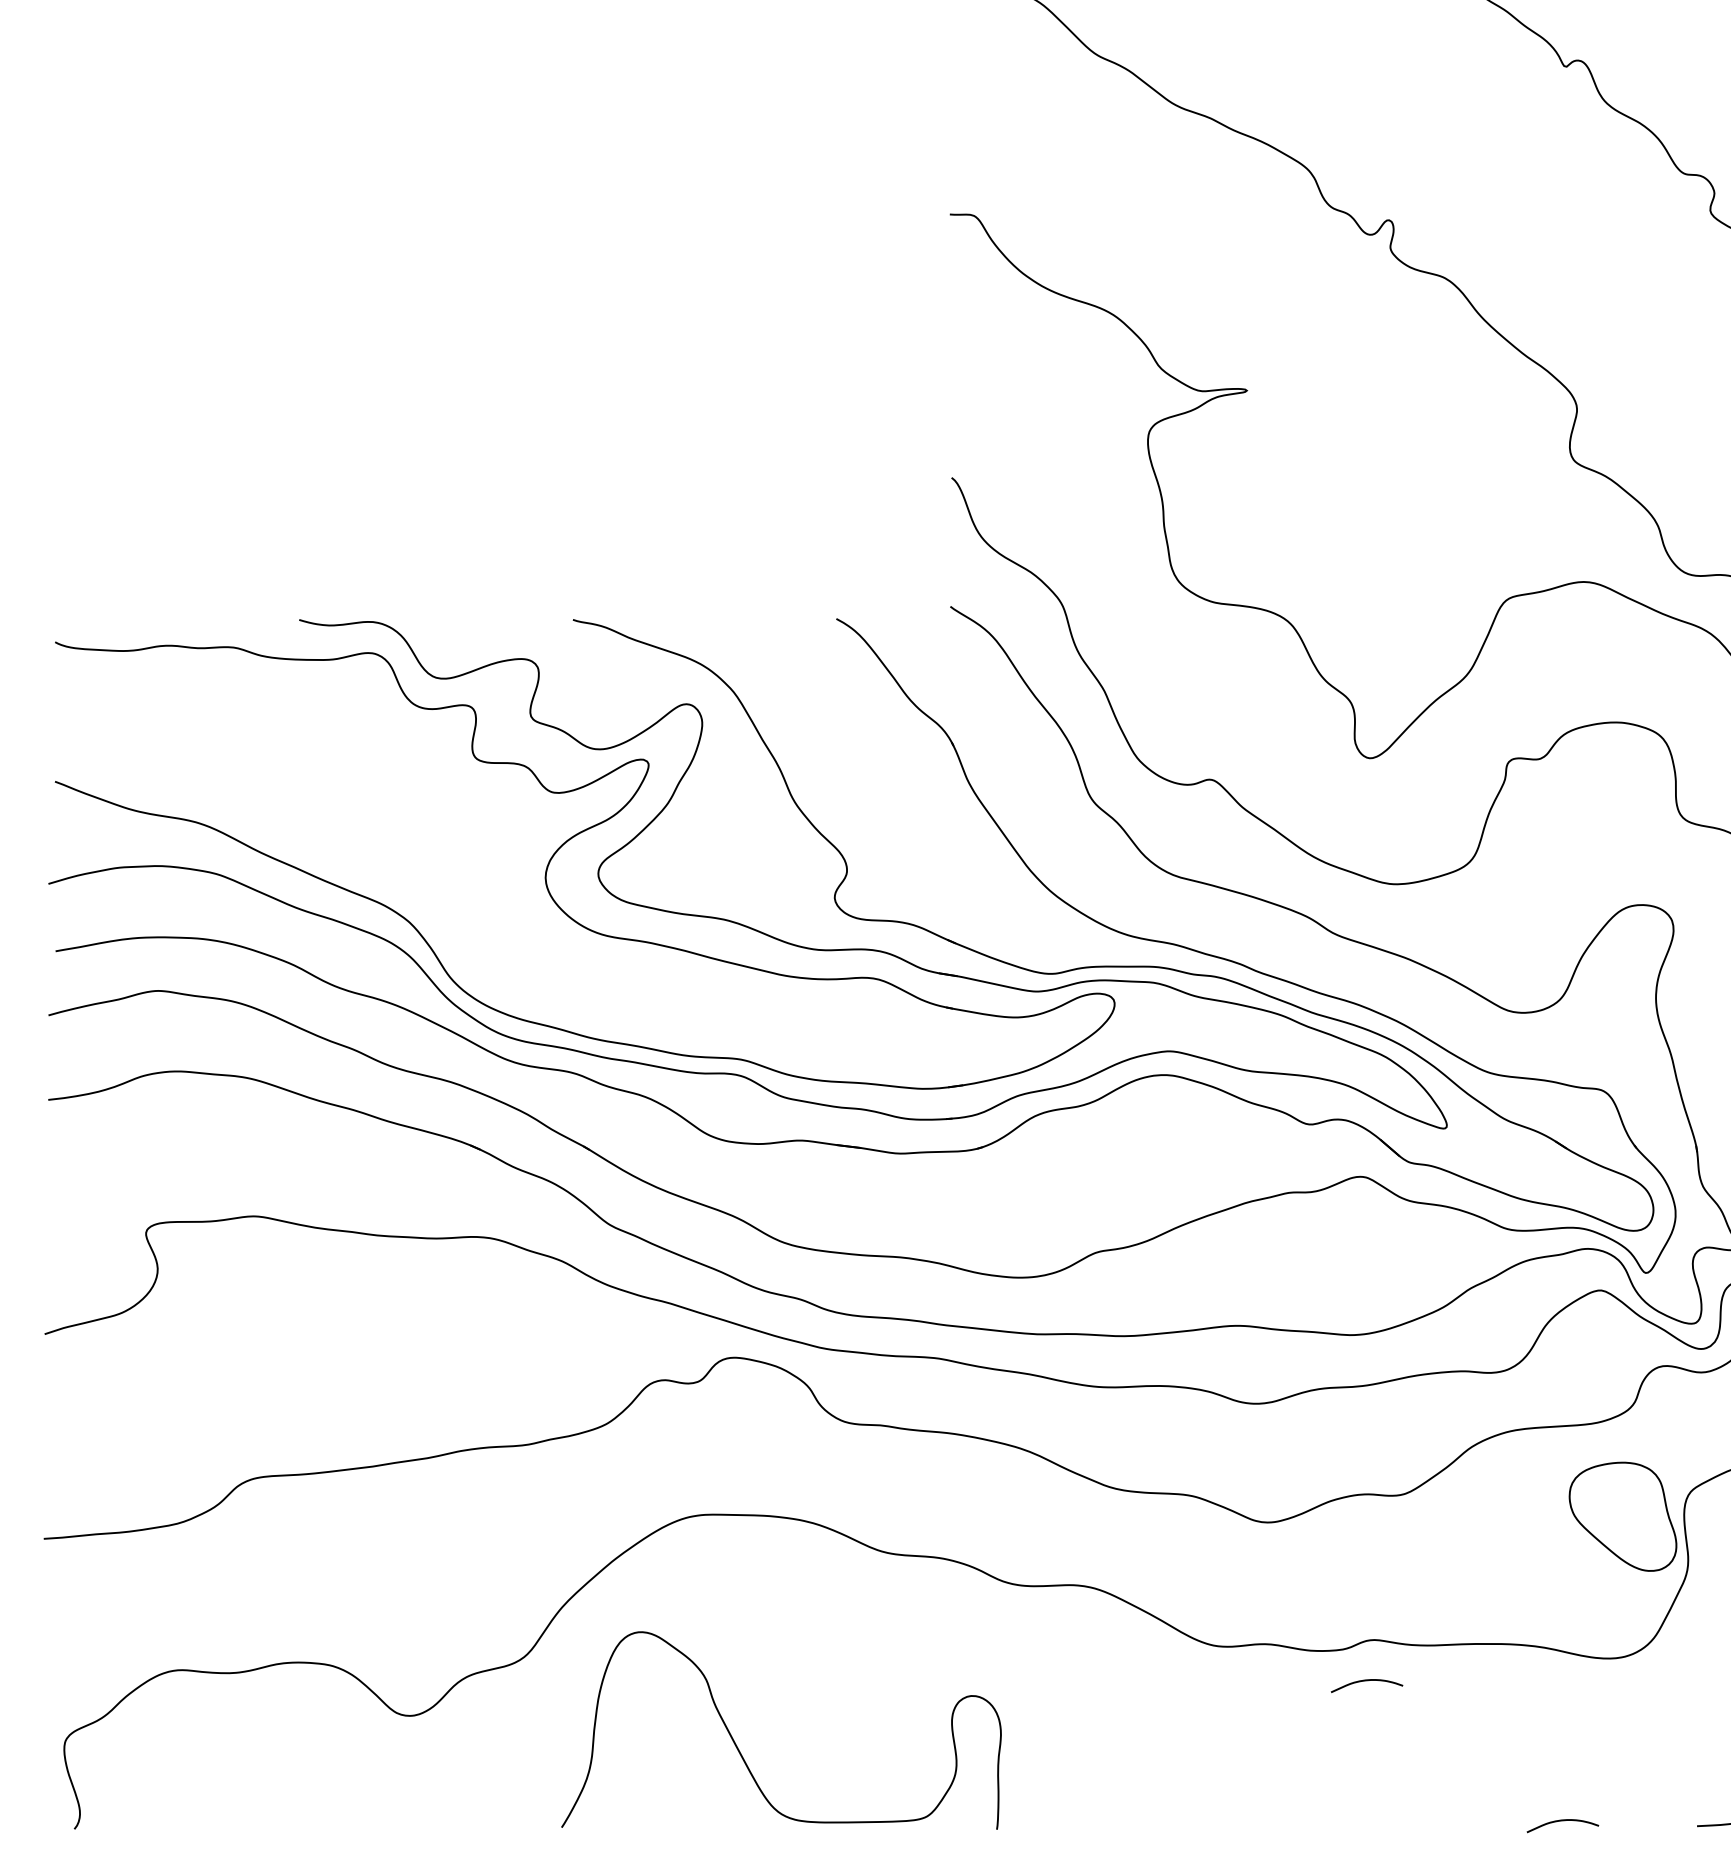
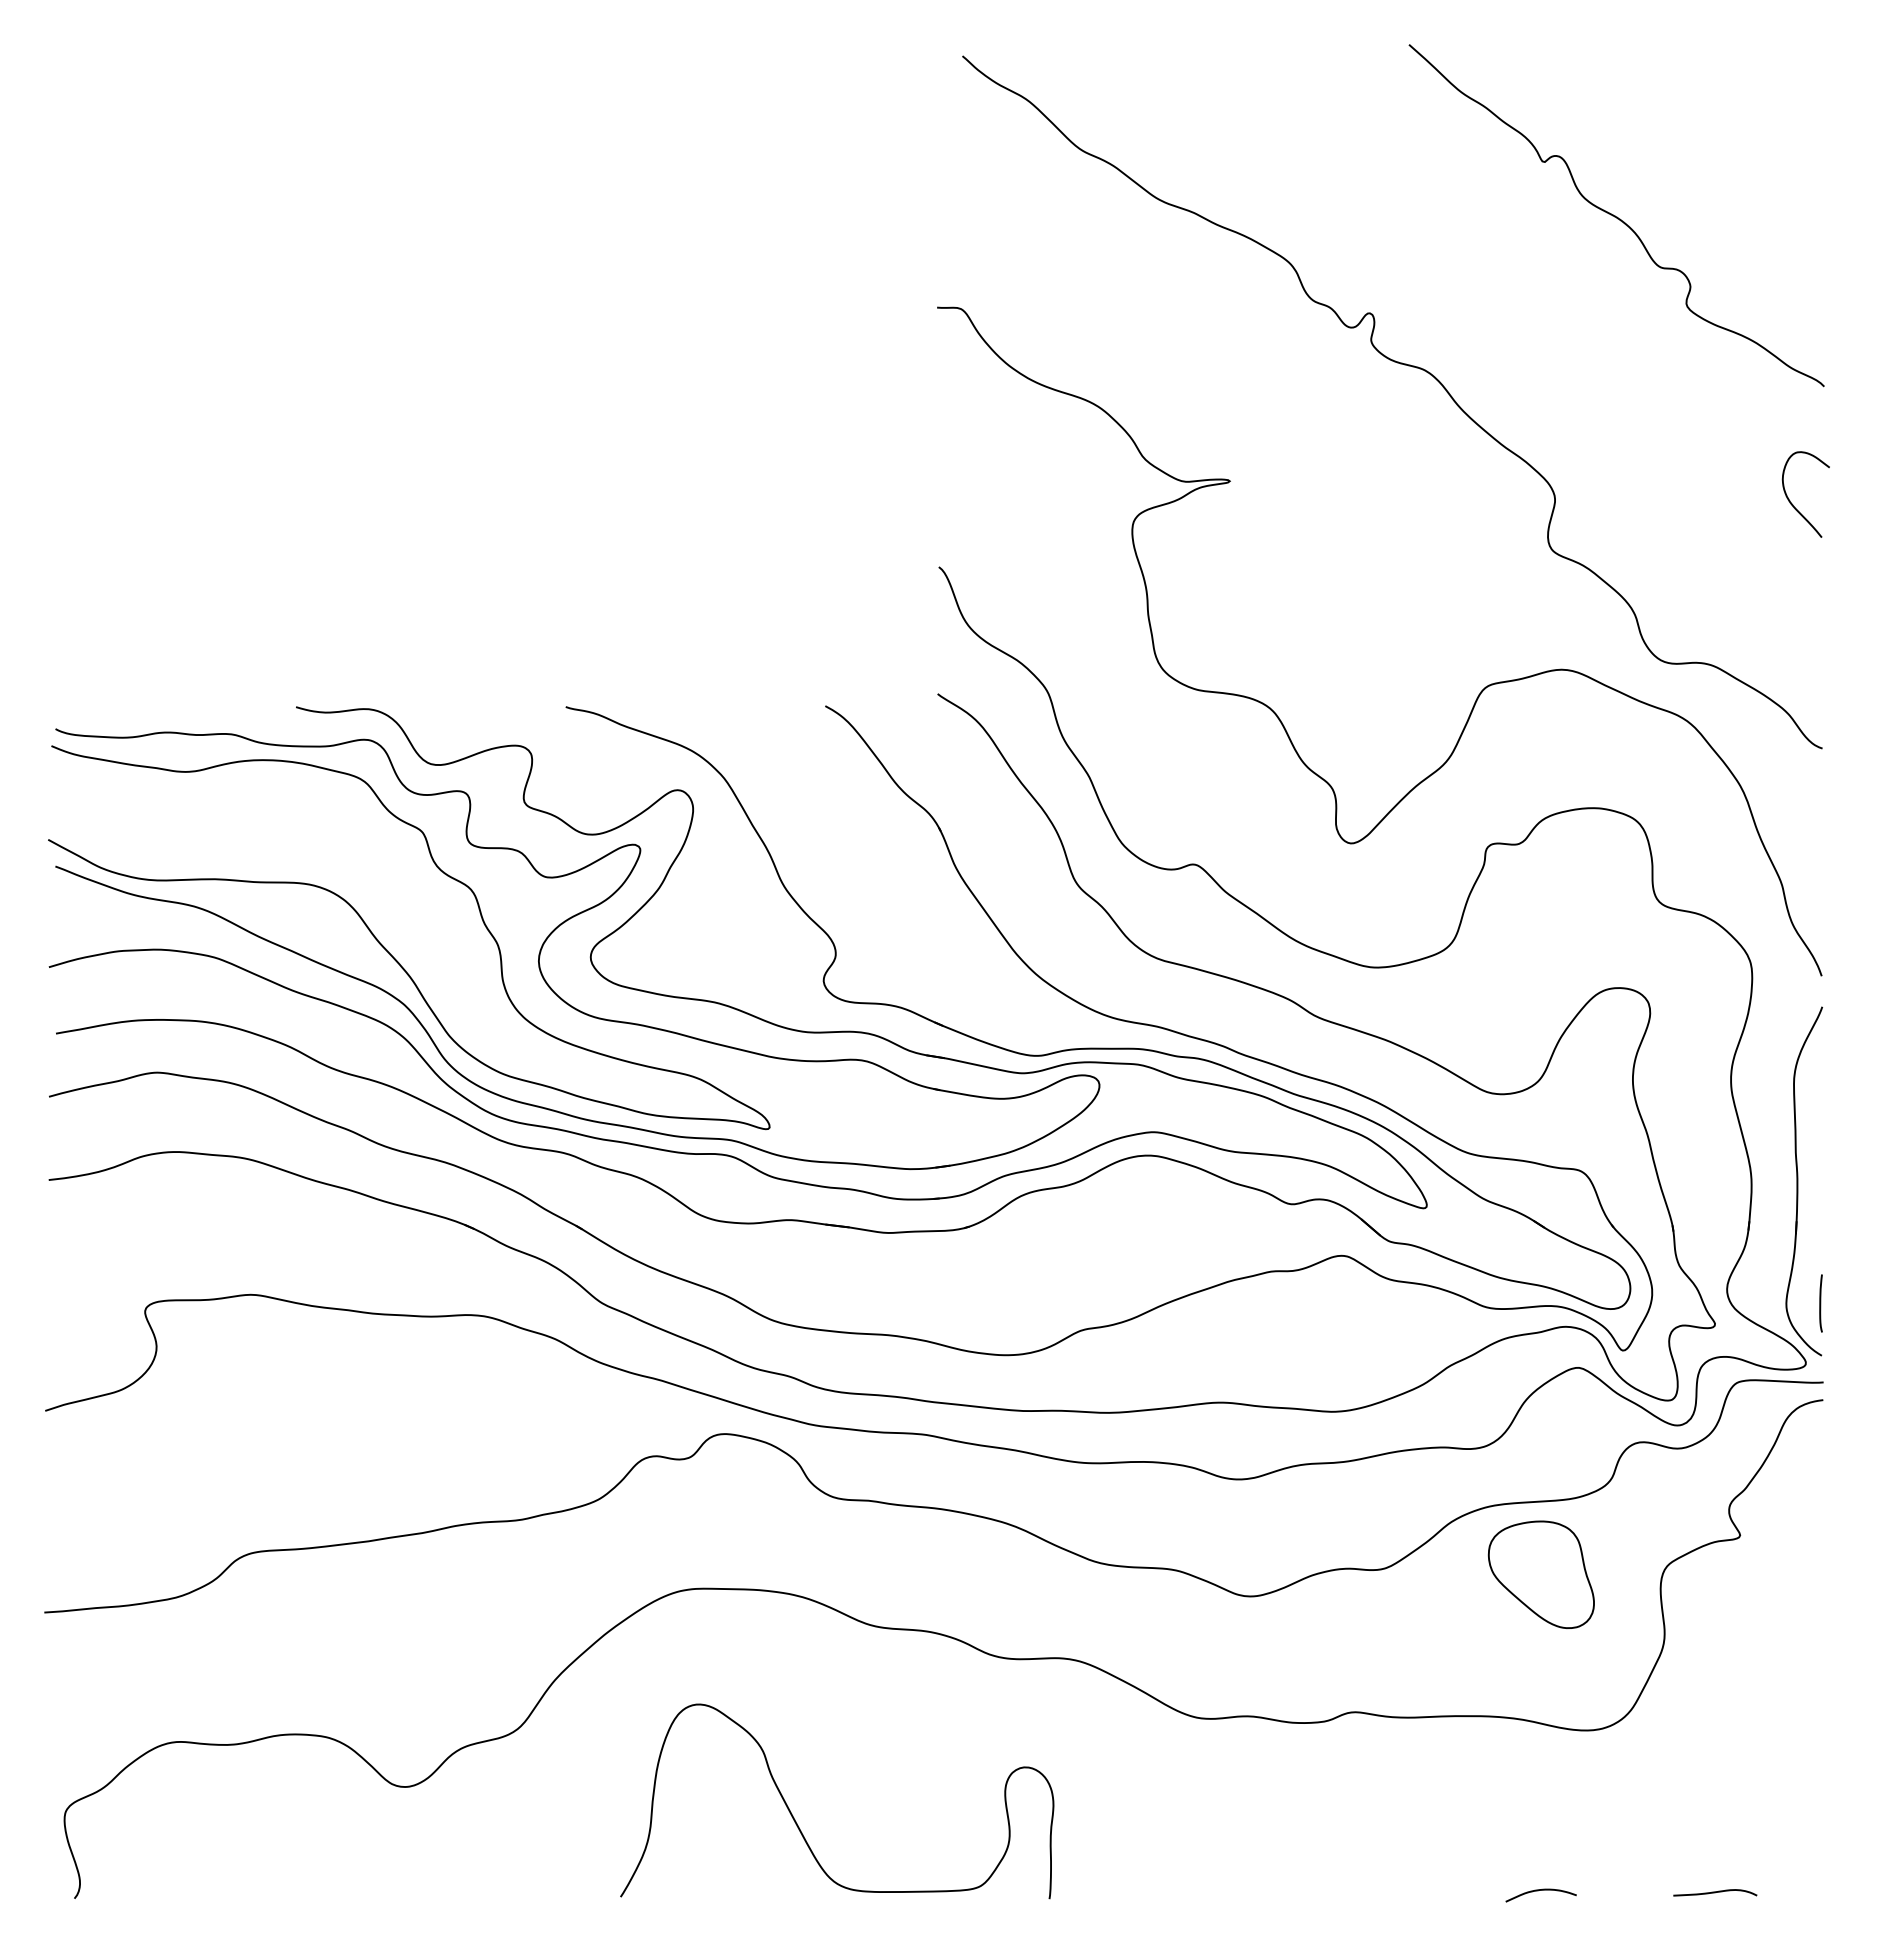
curve: (396, 870) -> (391, 954), added
part: (1622, 1516) -> (1540, 1574), moved
curve: (1364, 1681) -> (1345, 1753), removed
curve: (740, 1750) -> (796, 1821), moved

